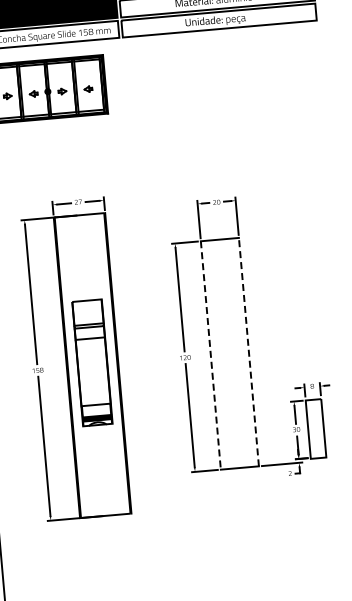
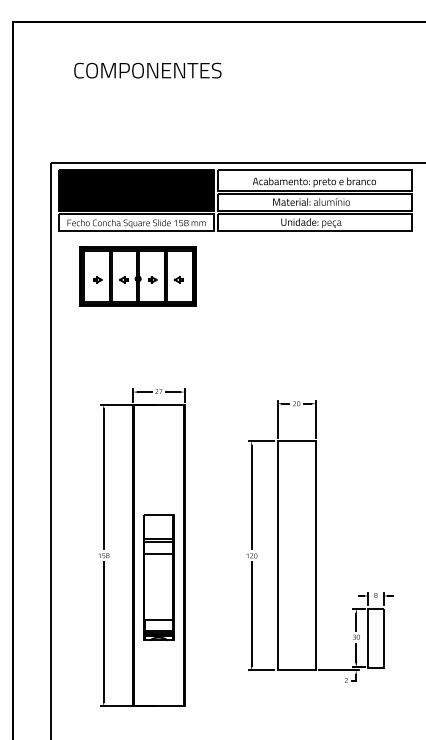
line: (248, 351) -> (315, 555), dashed -> solid
line: (210, 355) -> (277, 555), dashed -> solid
part: (92, 362) -> (158, 577), moved

